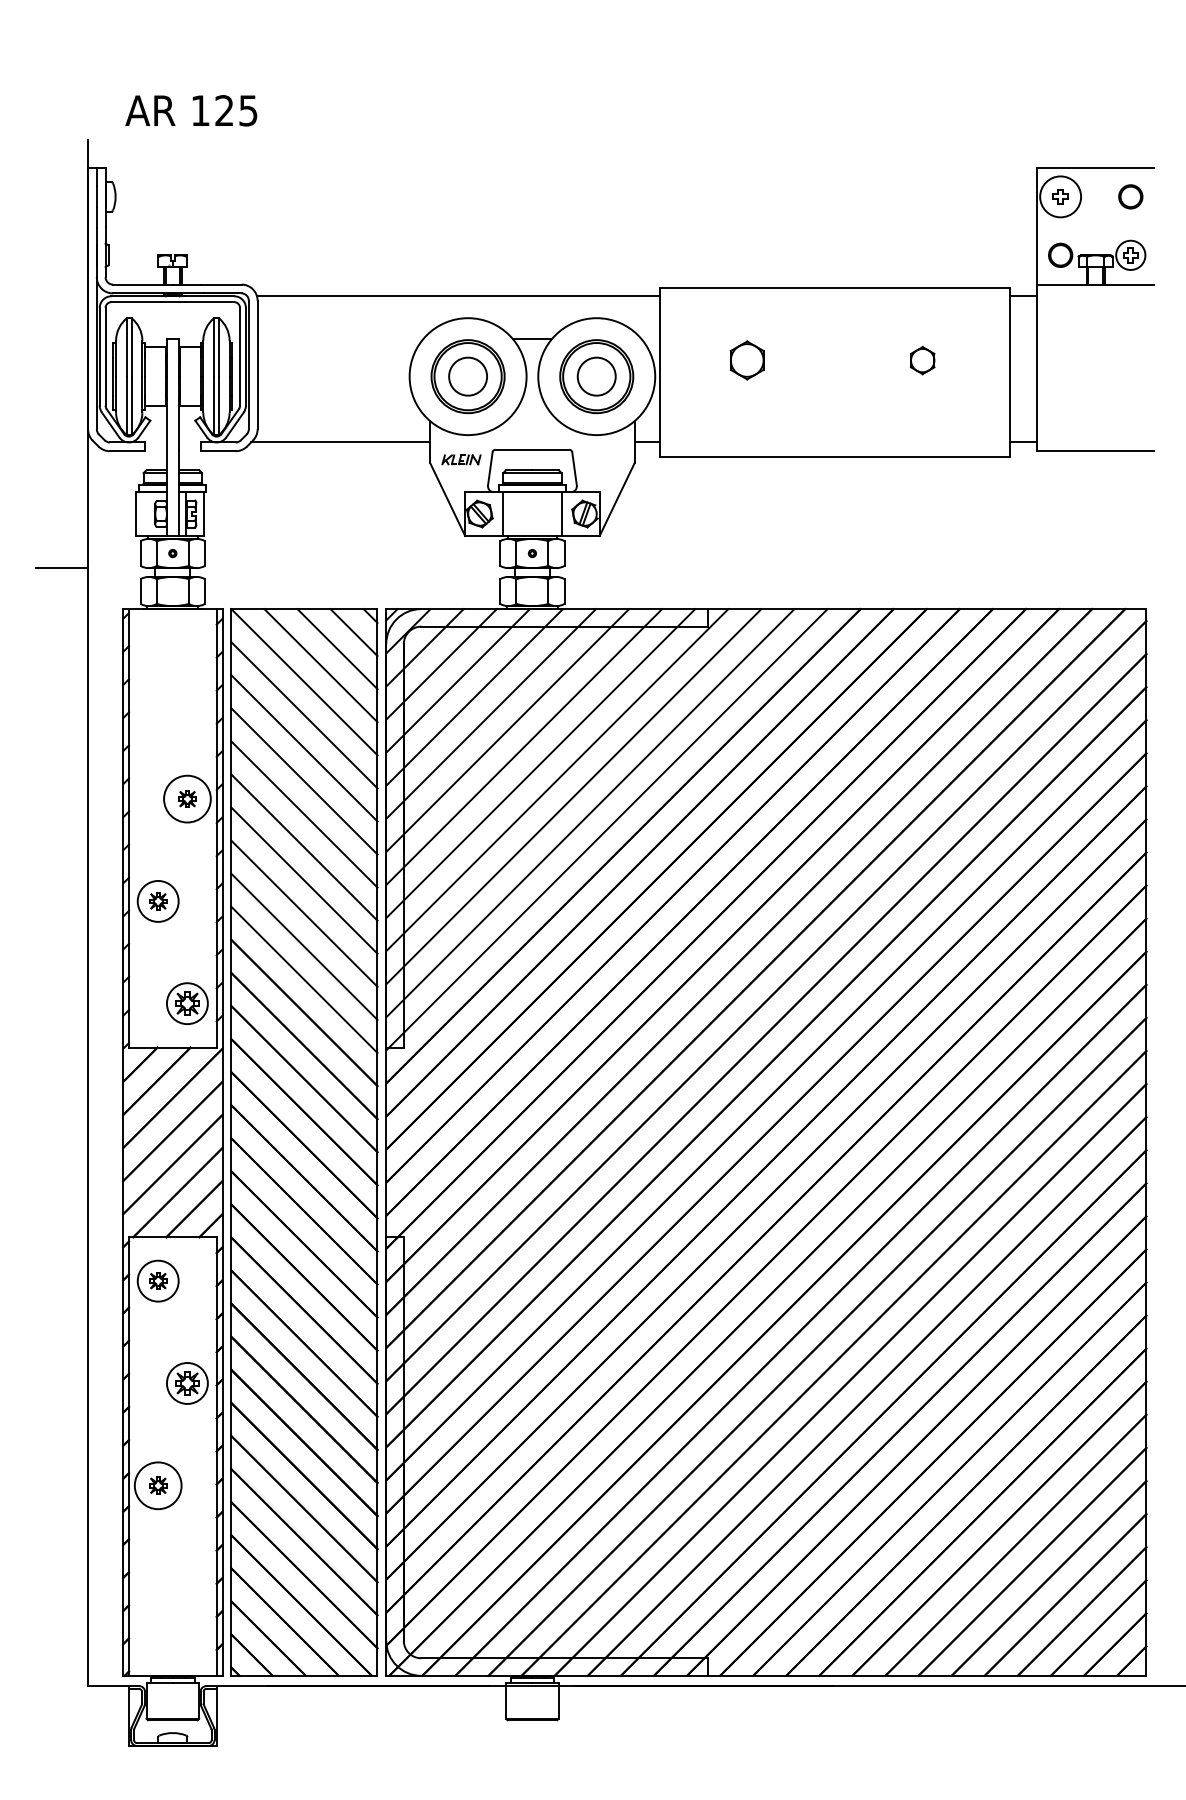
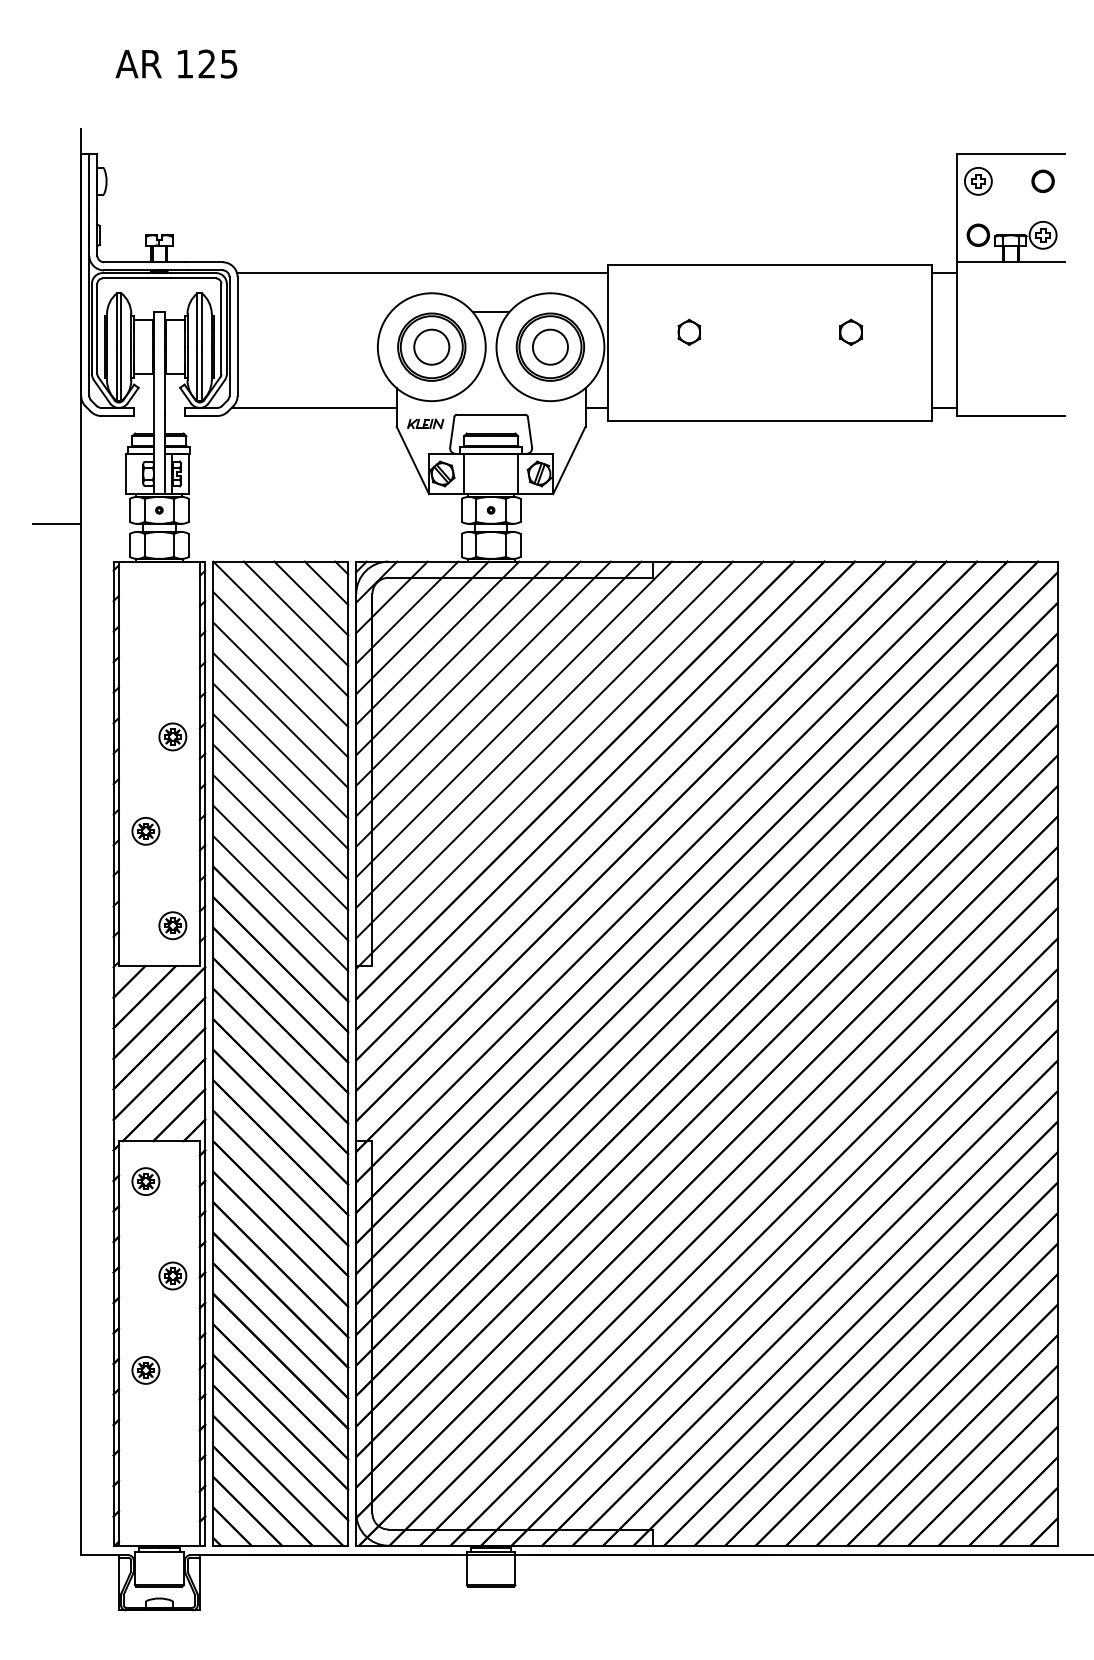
text: (191, 110) -> (176, 63), moved
circle: (1060, 196) -> (978, 181), size x0.71
part: (747, 360) -> (689, 332), size x0.71
circle: (187, 798) -> (172, 736), size x0.62
circle: (157, 901) -> (145, 831), size x0.71
part: (187, 1003) -> (172, 925), size x0.71
circle: (157, 1280) -> (145, 1181), size x0.71
part: (187, 1383) -> (172, 1276), size x0.71
circle: (157, 1485) -> (145, 1370), size x0.62

